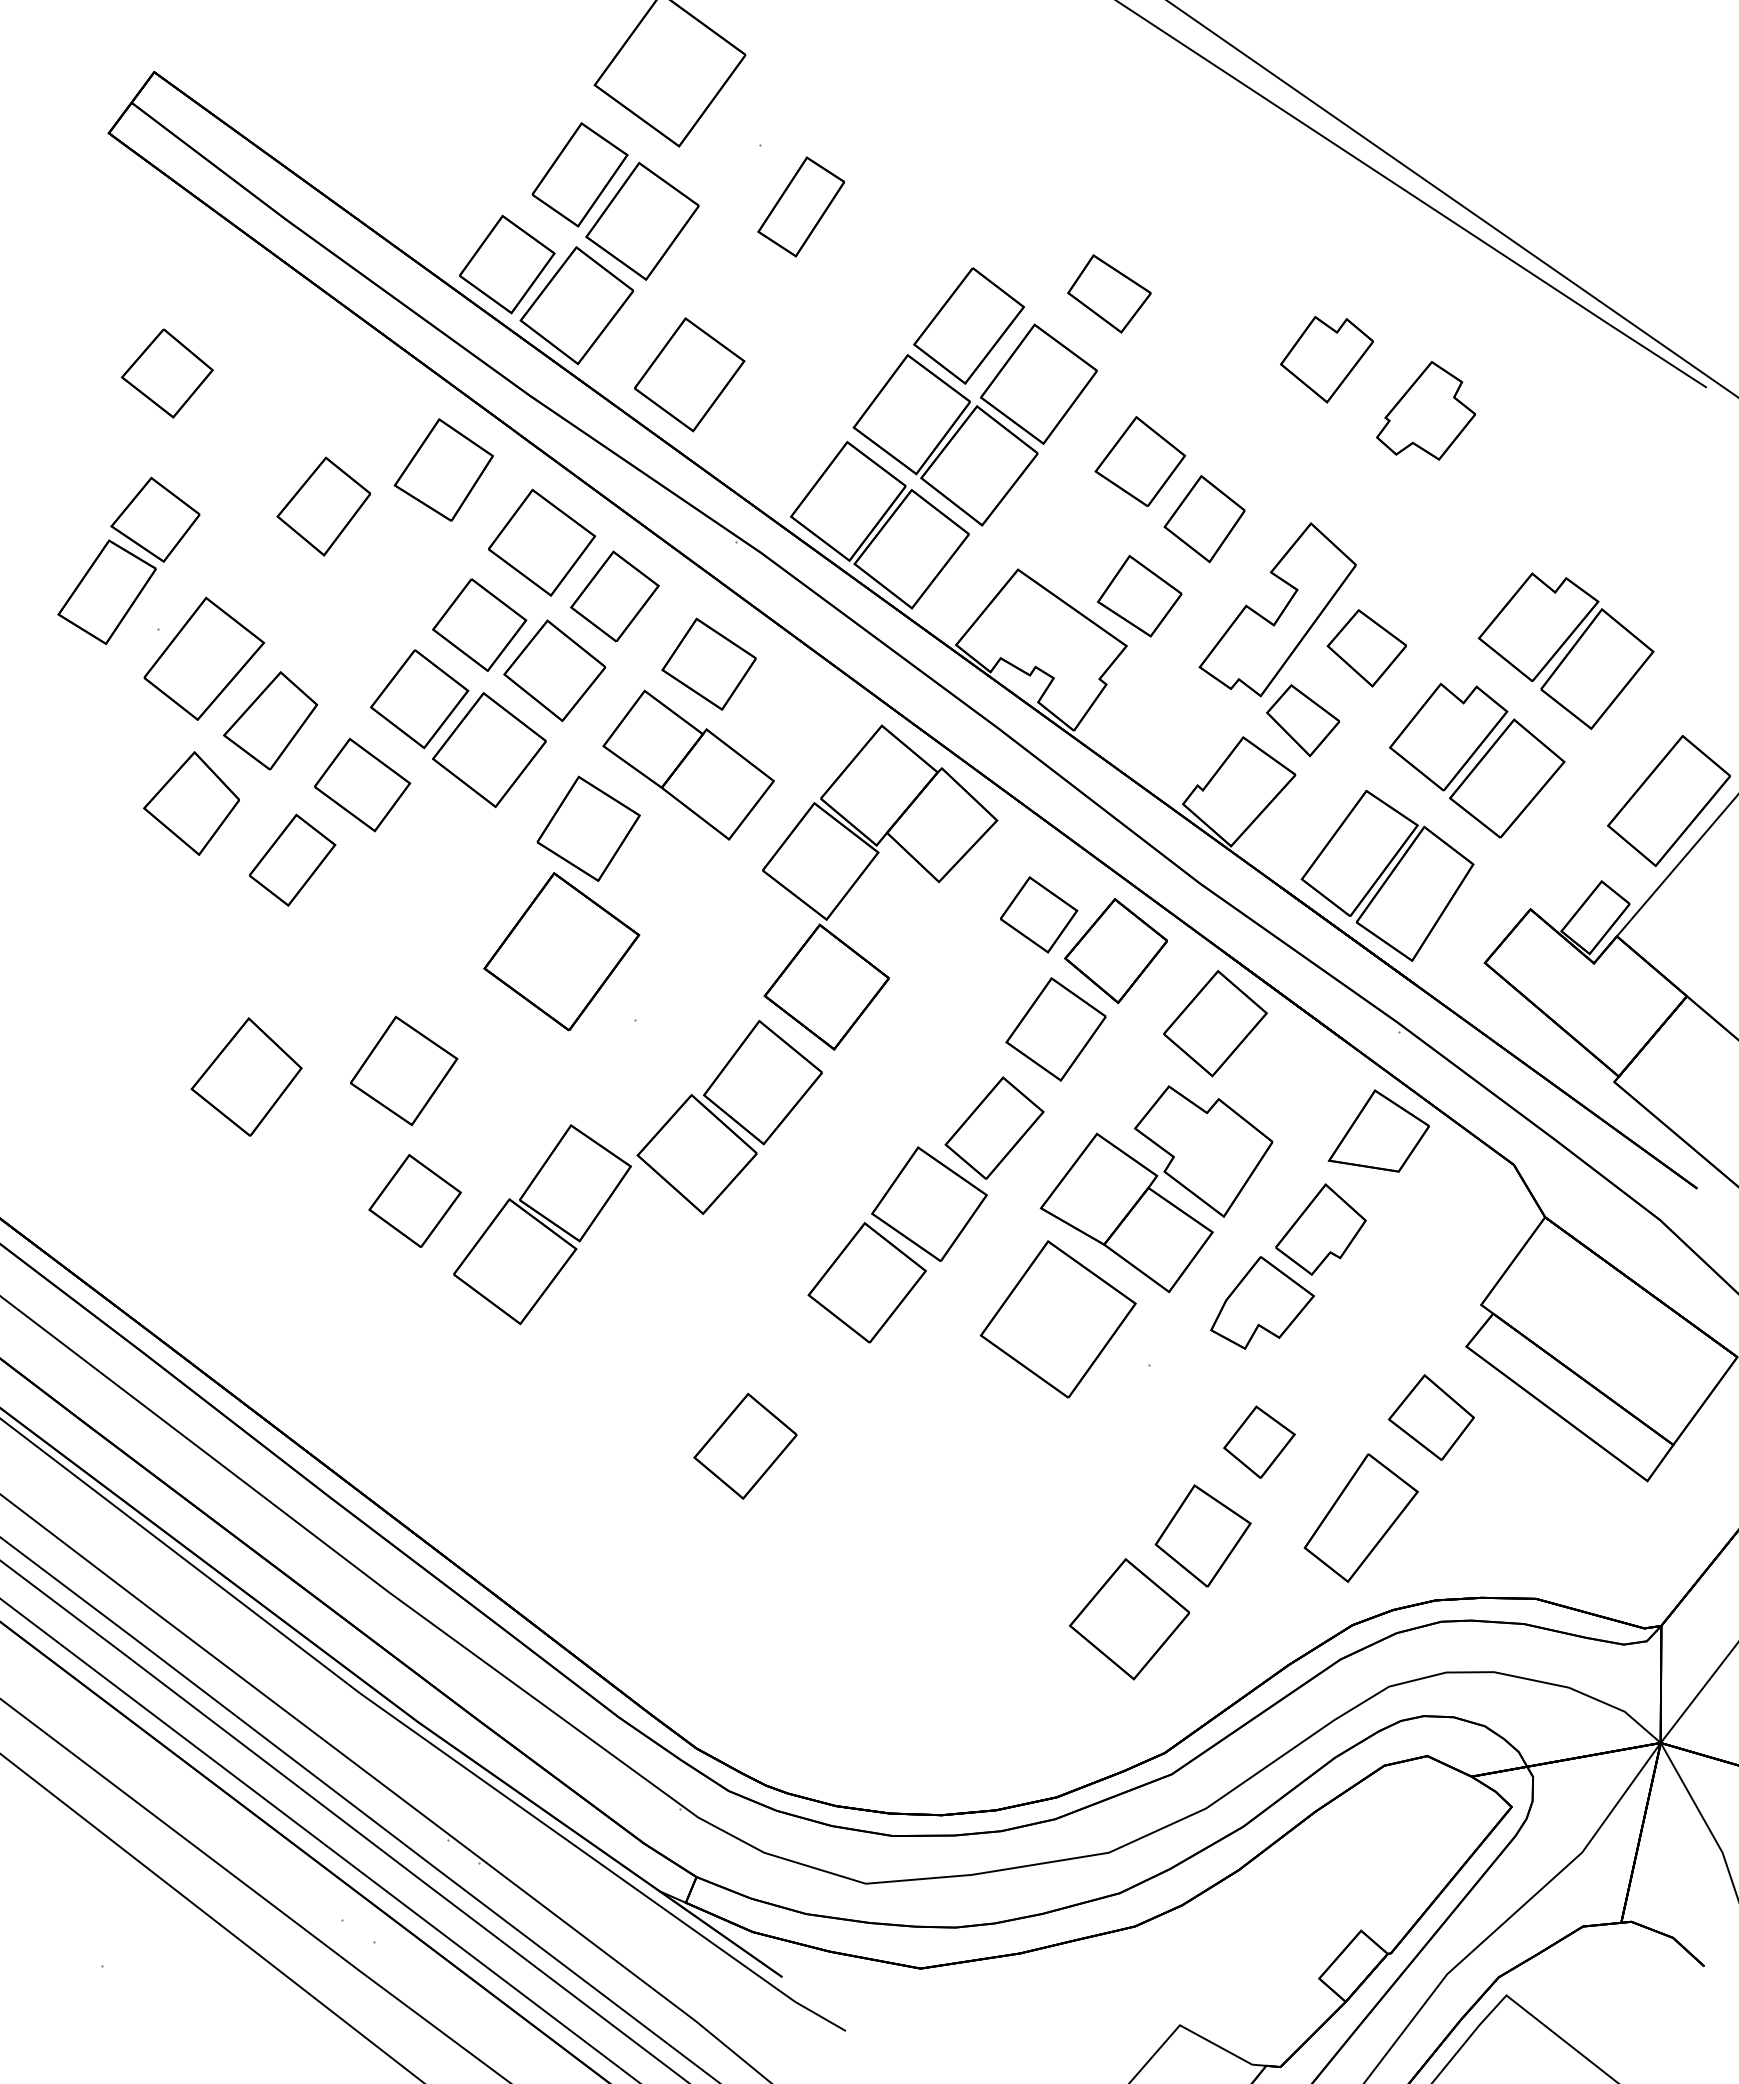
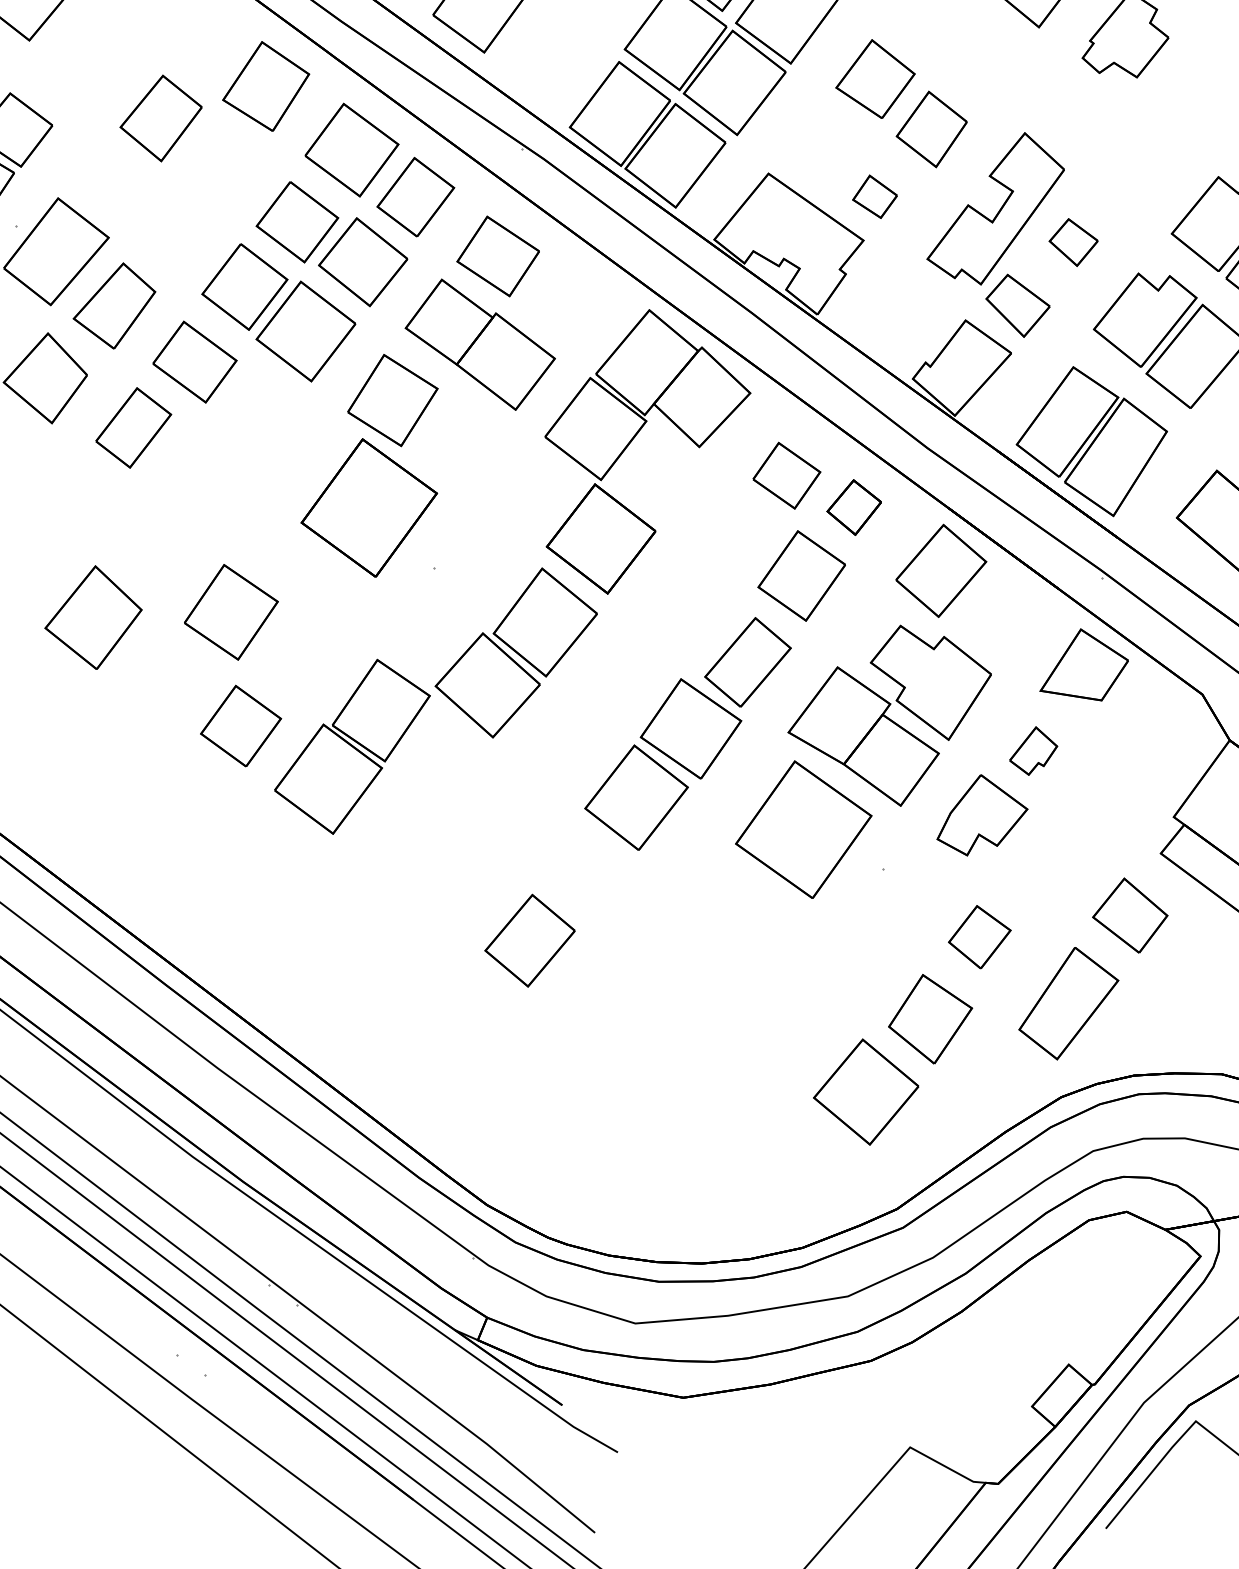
part: (1139, 595) -> (874, 196), size x0.6
part: (1366, 648) -> (1073, 242), size x0.7
part: (1115, 951) -> (853, 507), size x0.6
part: (1320, 1229) -> (1033, 751), size x0.6

